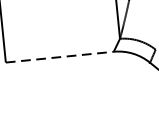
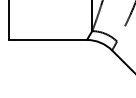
line: (60, 56) -> (48, 39), dashed -> solid

